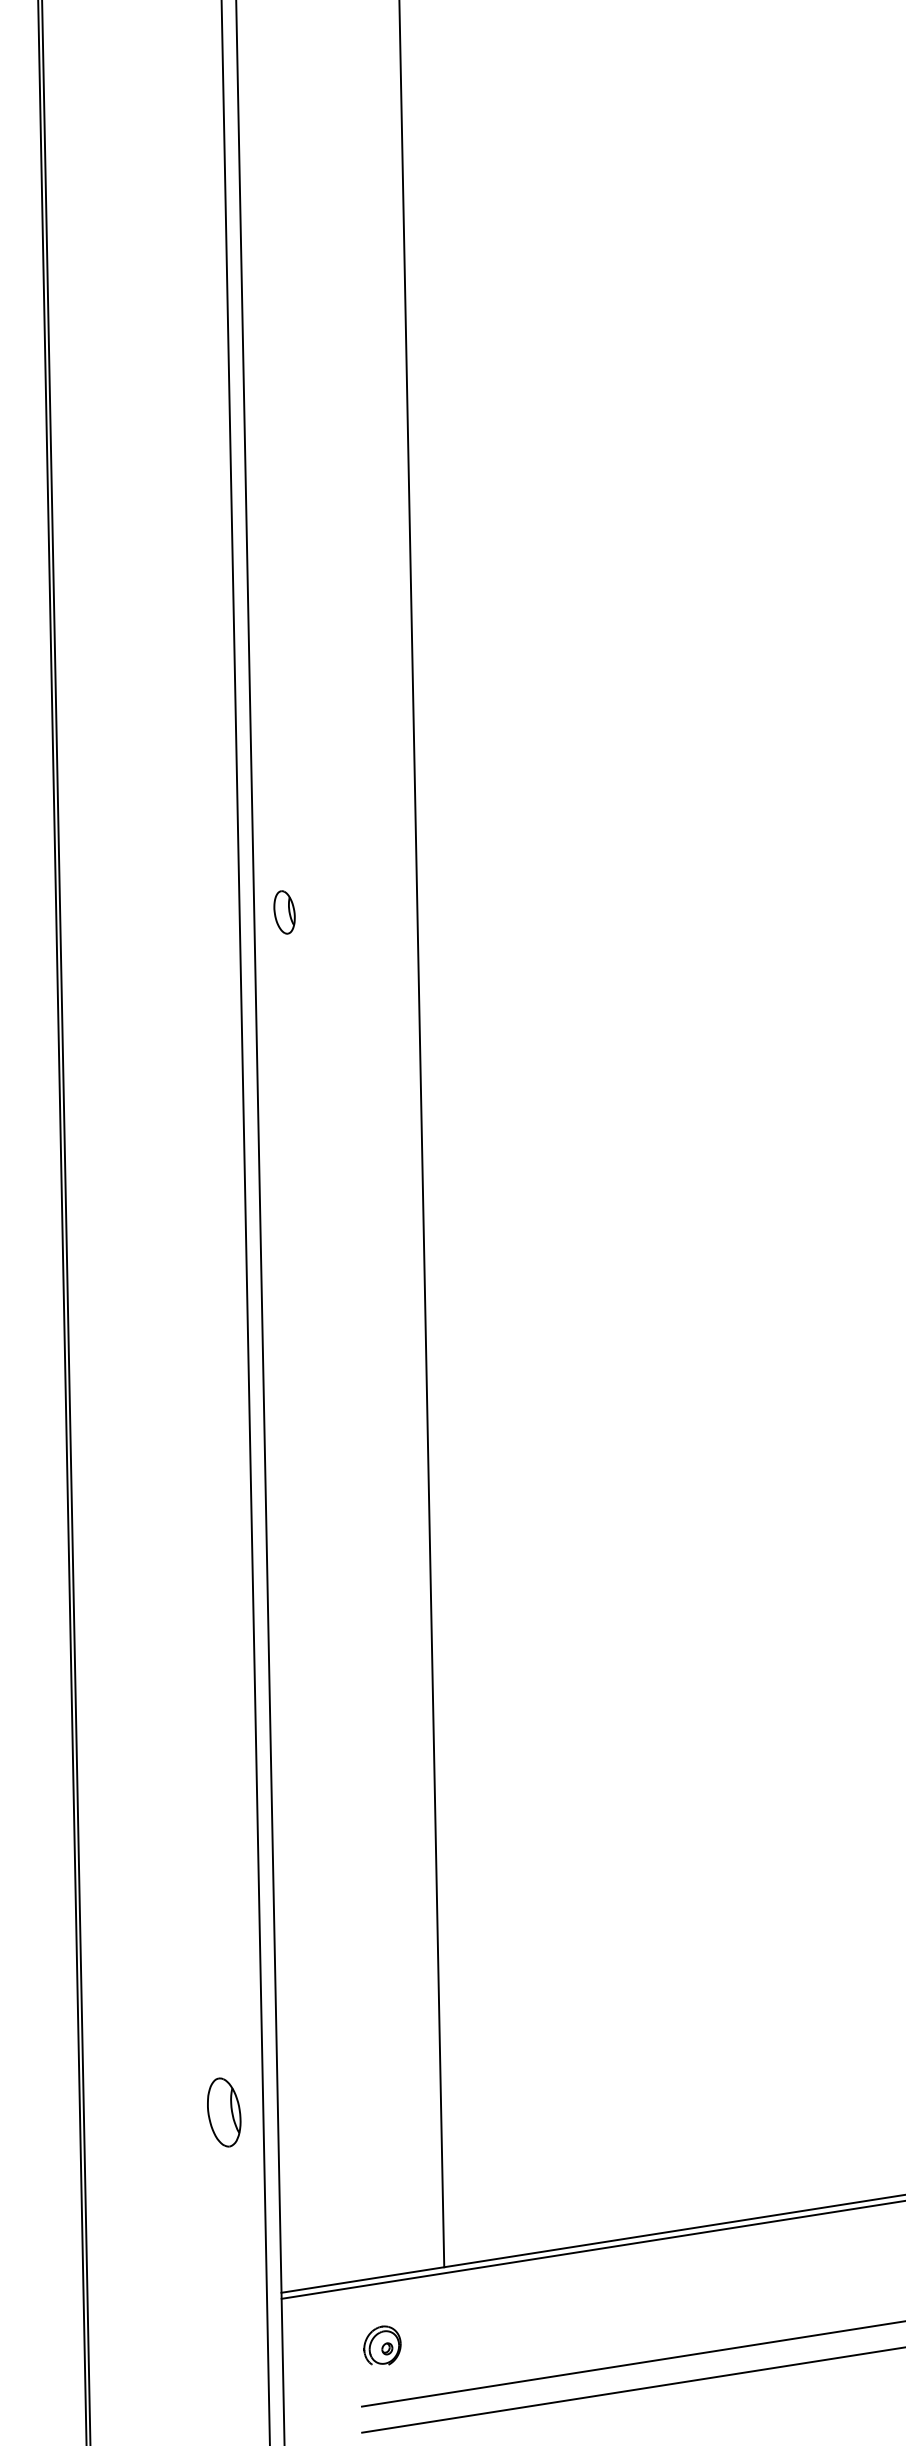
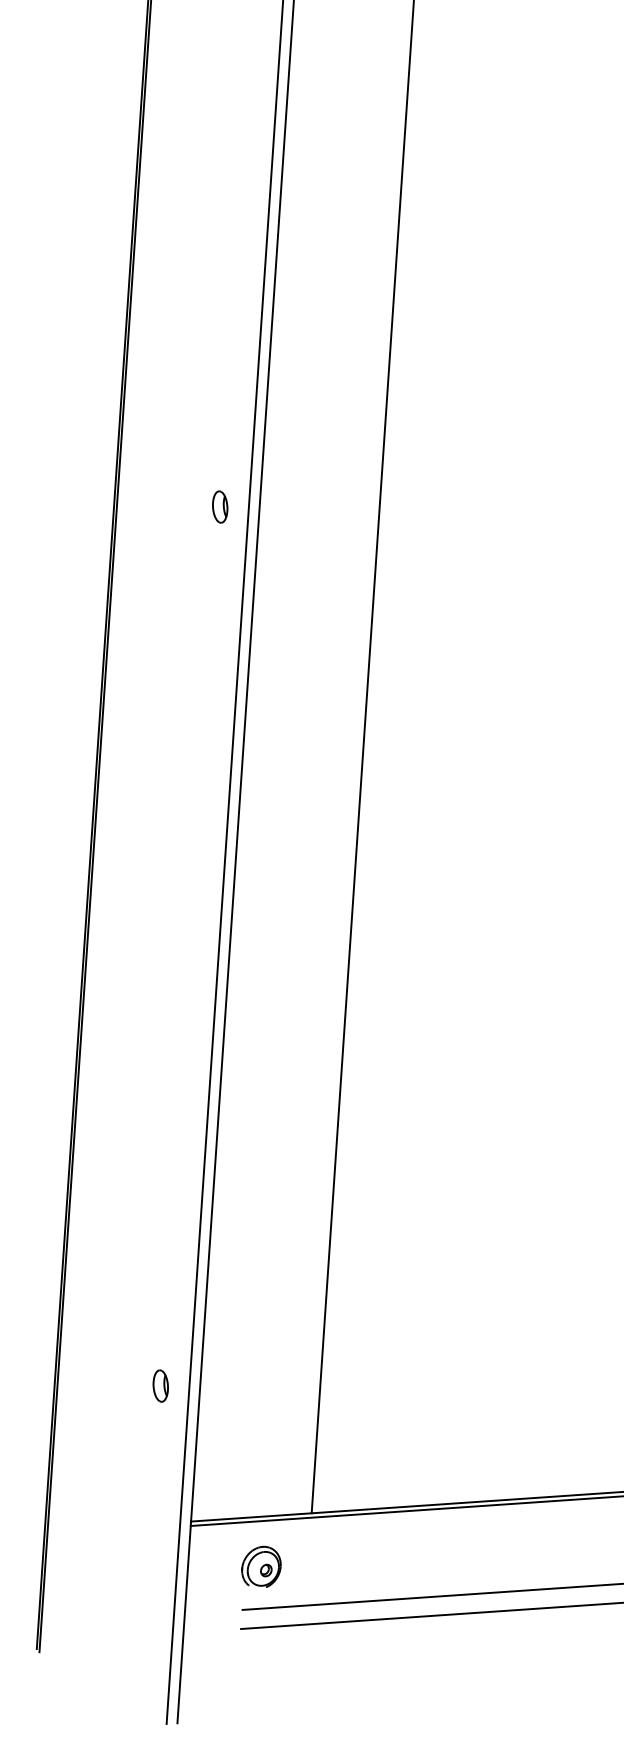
part: (284, 912) -> (220, 507), moved
part: (224, 2112) -> (160, 1386), size x0.62
part: (382, 2345) -> (261, 1566), size x1.43

